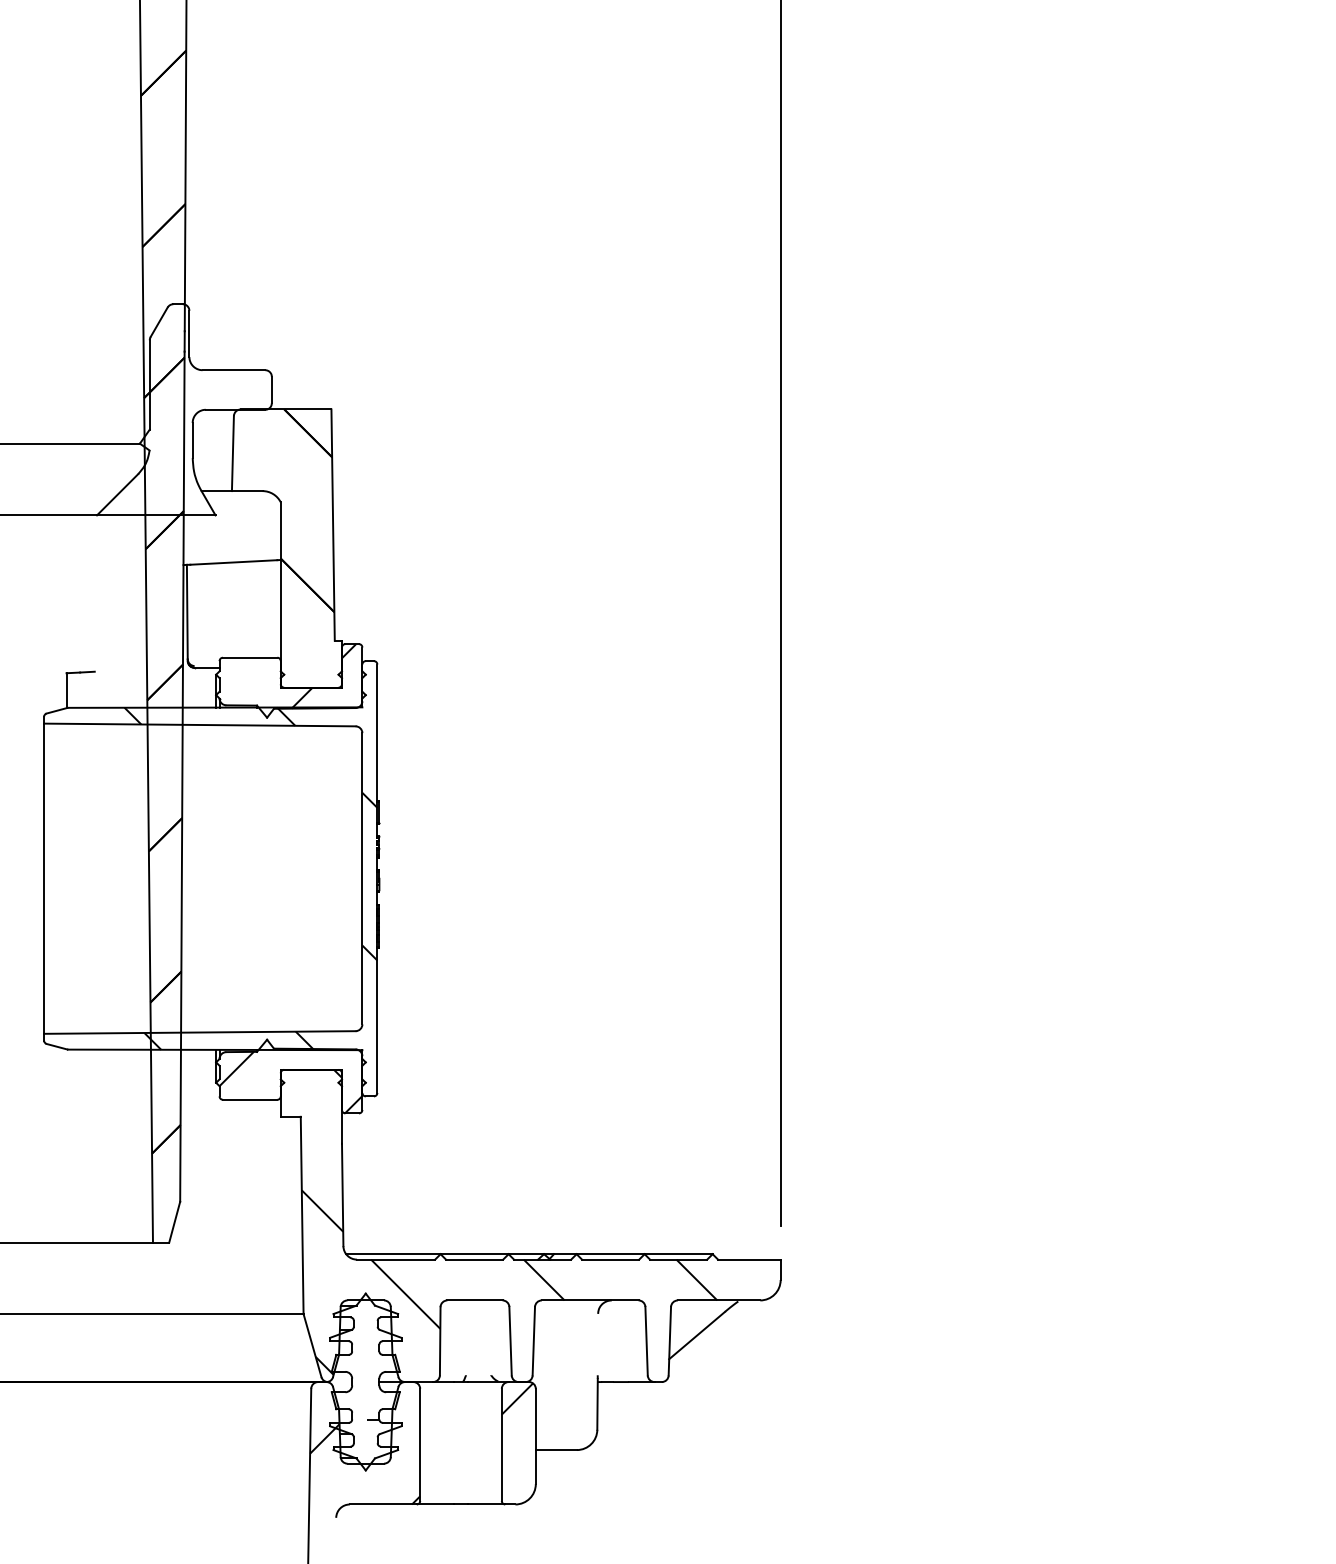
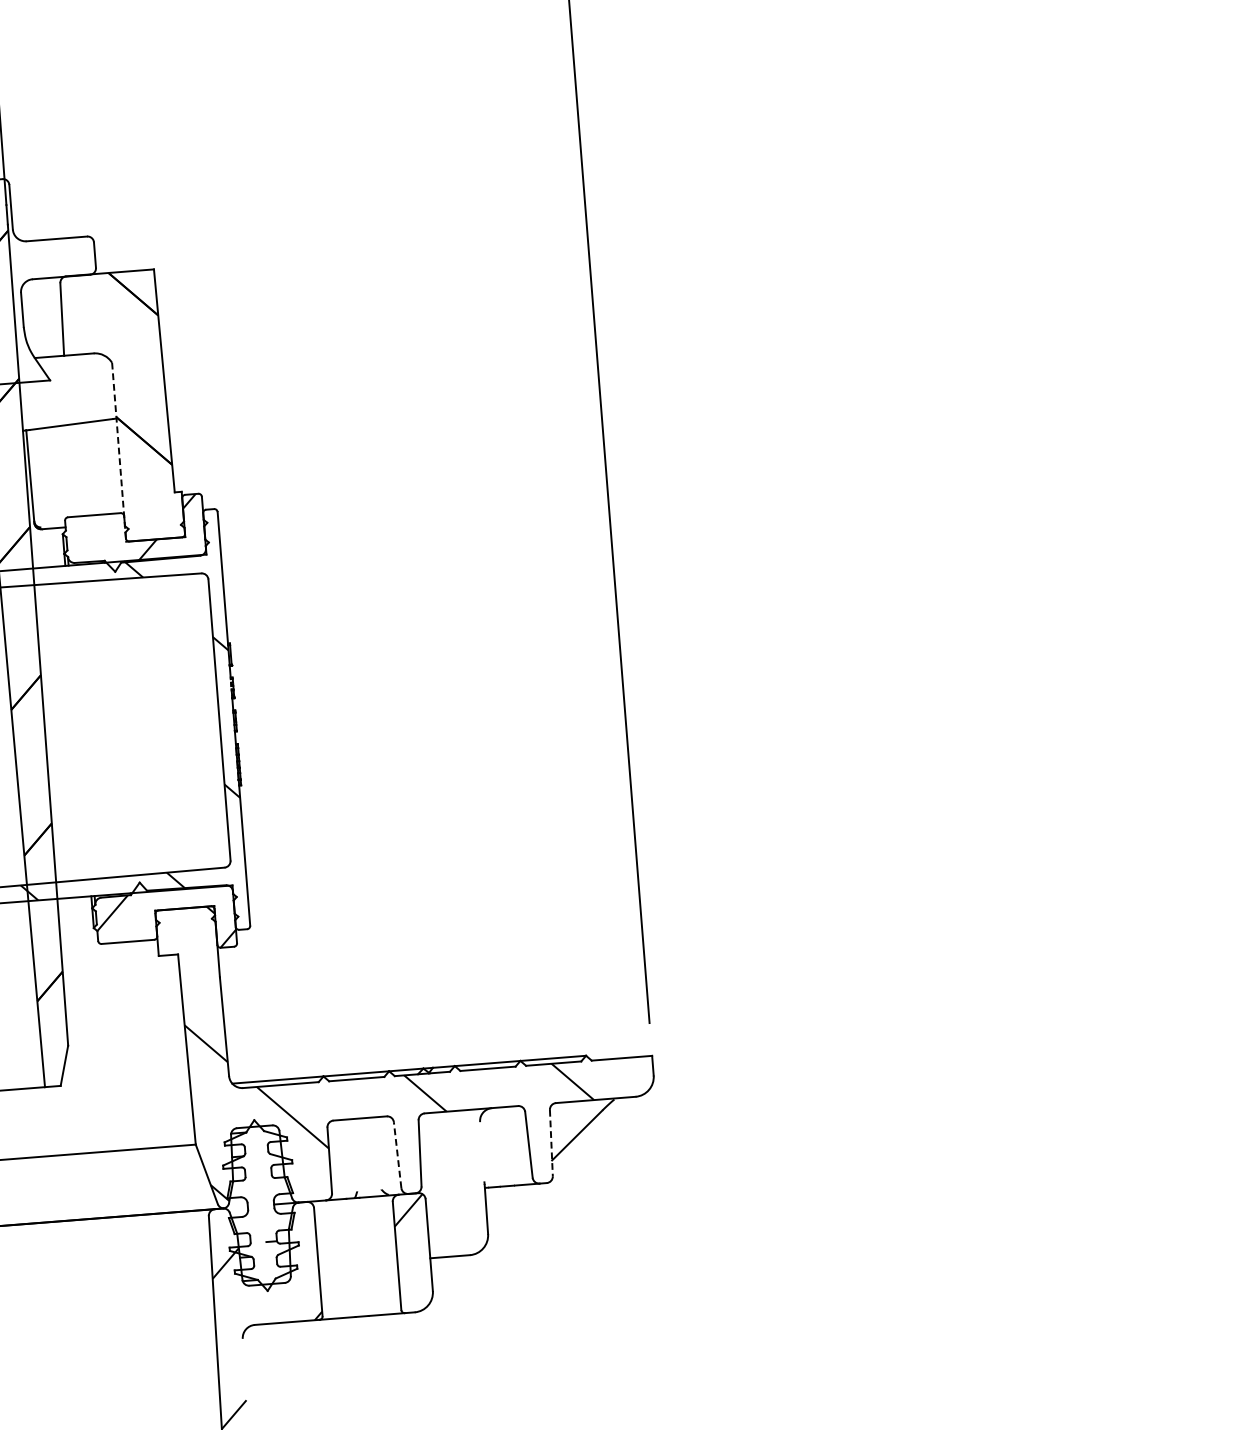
line: (280, 594) -> (118, 451), solid -> dashed
line: (510, 1340) -> (397, 1154), solid -> dashed
line: (669, 1341) -> (551, 1143), solid -> dashed

